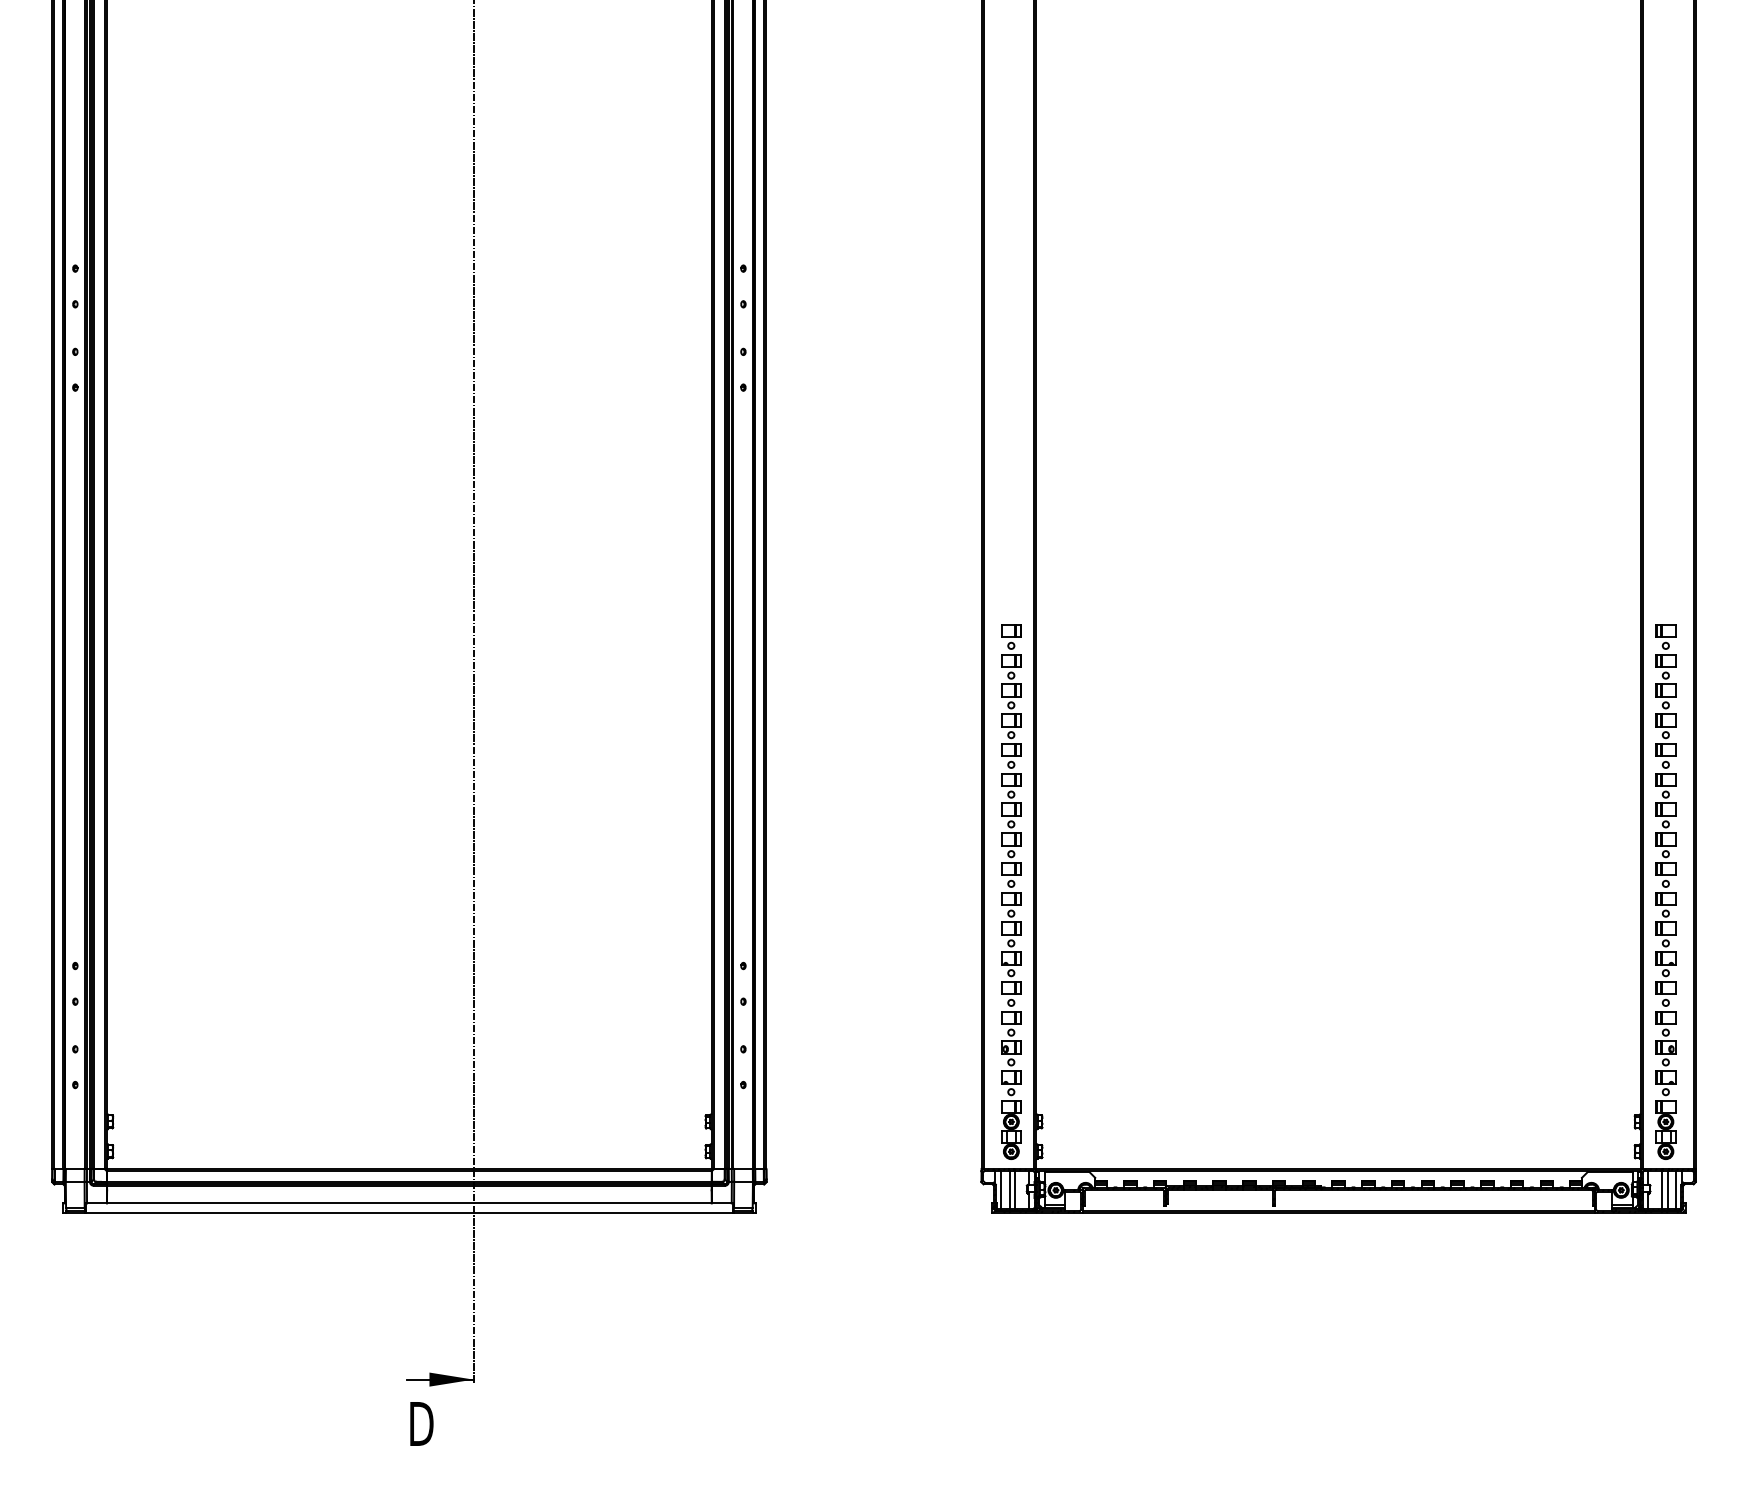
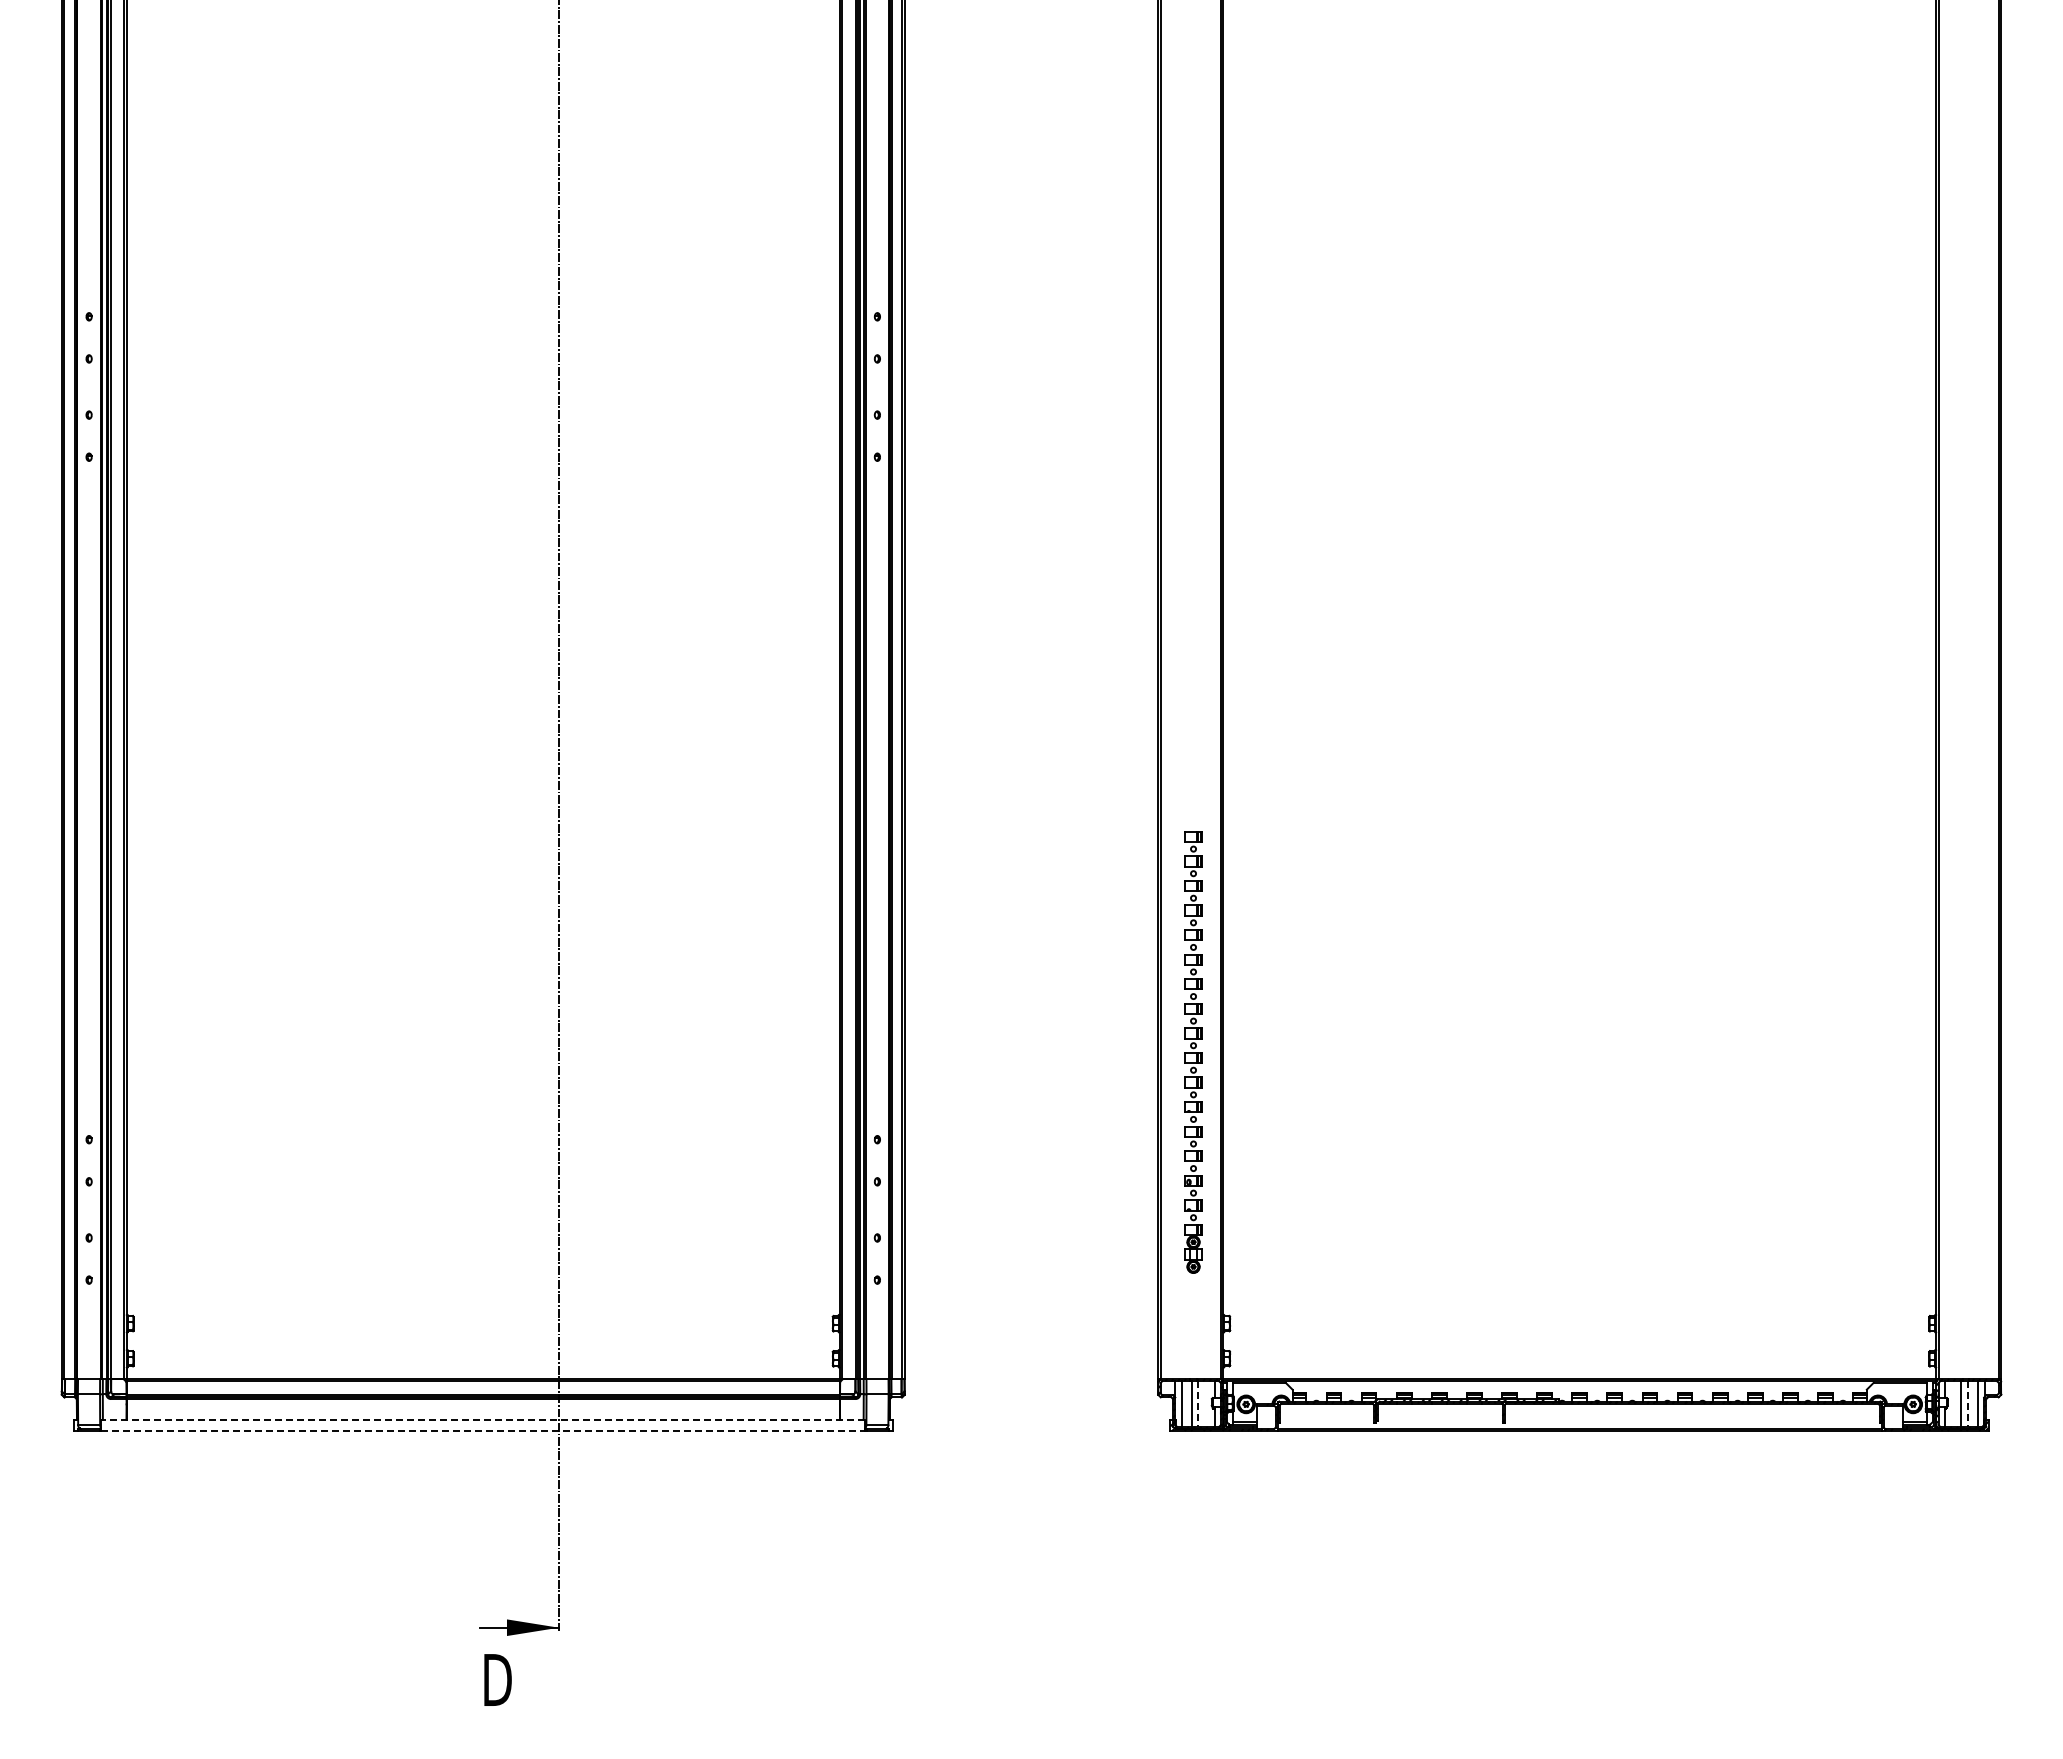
part: (1011, 892) -> (1193, 1052), size x0.7
part: (1665, 892) -> (1965, 1052), removed
line: (1015, 1190) -> (1198, 1404), solid -> dashed
line: (1667, 1190) -> (1967, 1404), solid -> dashed
line: (409, 1203) -> (483, 1419), solid -> dashed
line: (409, 1213) -> (483, 1431), solid -> dashed

